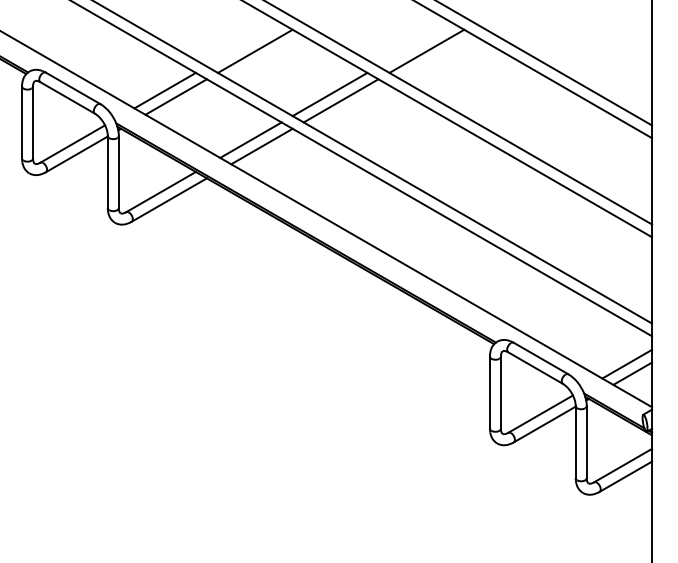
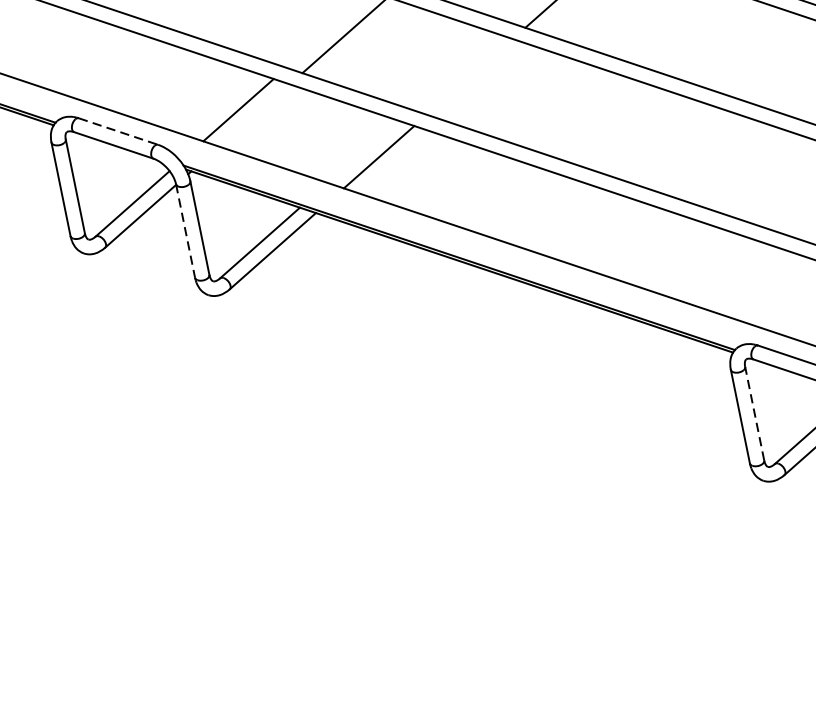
line: (73, 88) -> (118, 131), solid -> dashed
line: (329, 94) -> (453, 71), removed
line: (175, 96) -> (253, 115), removed
line: (340, 100) -> (468, 76), removed
line: (250, 139) -> (362, 151), removed
line: (107, 172) -> (185, 231), solid -> dashed
line: (500, 392) -> (754, 413), solid -> dashed

